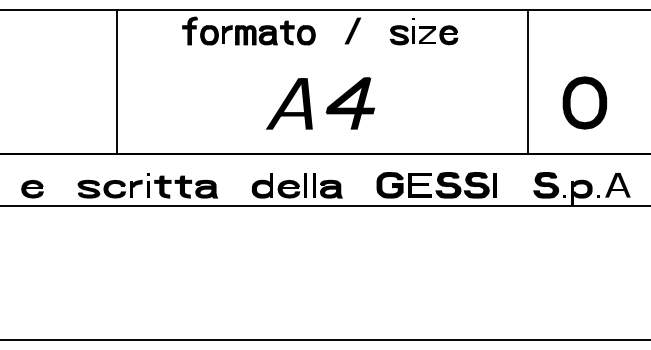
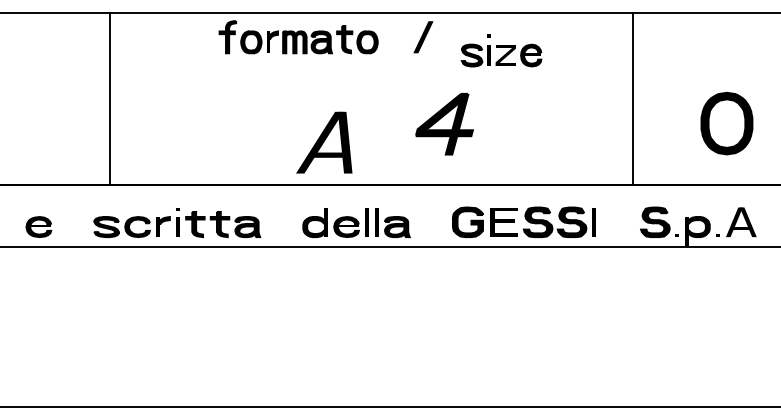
part: (423, 31) -> (500, 51), moved
line: (116, 82) -> (109, 99), moved
part: (584, 102) -> (726, 123), moved
part: (289, 103) -> (324, 142), moved
part: (349, 103) -> (443, 124), moved

